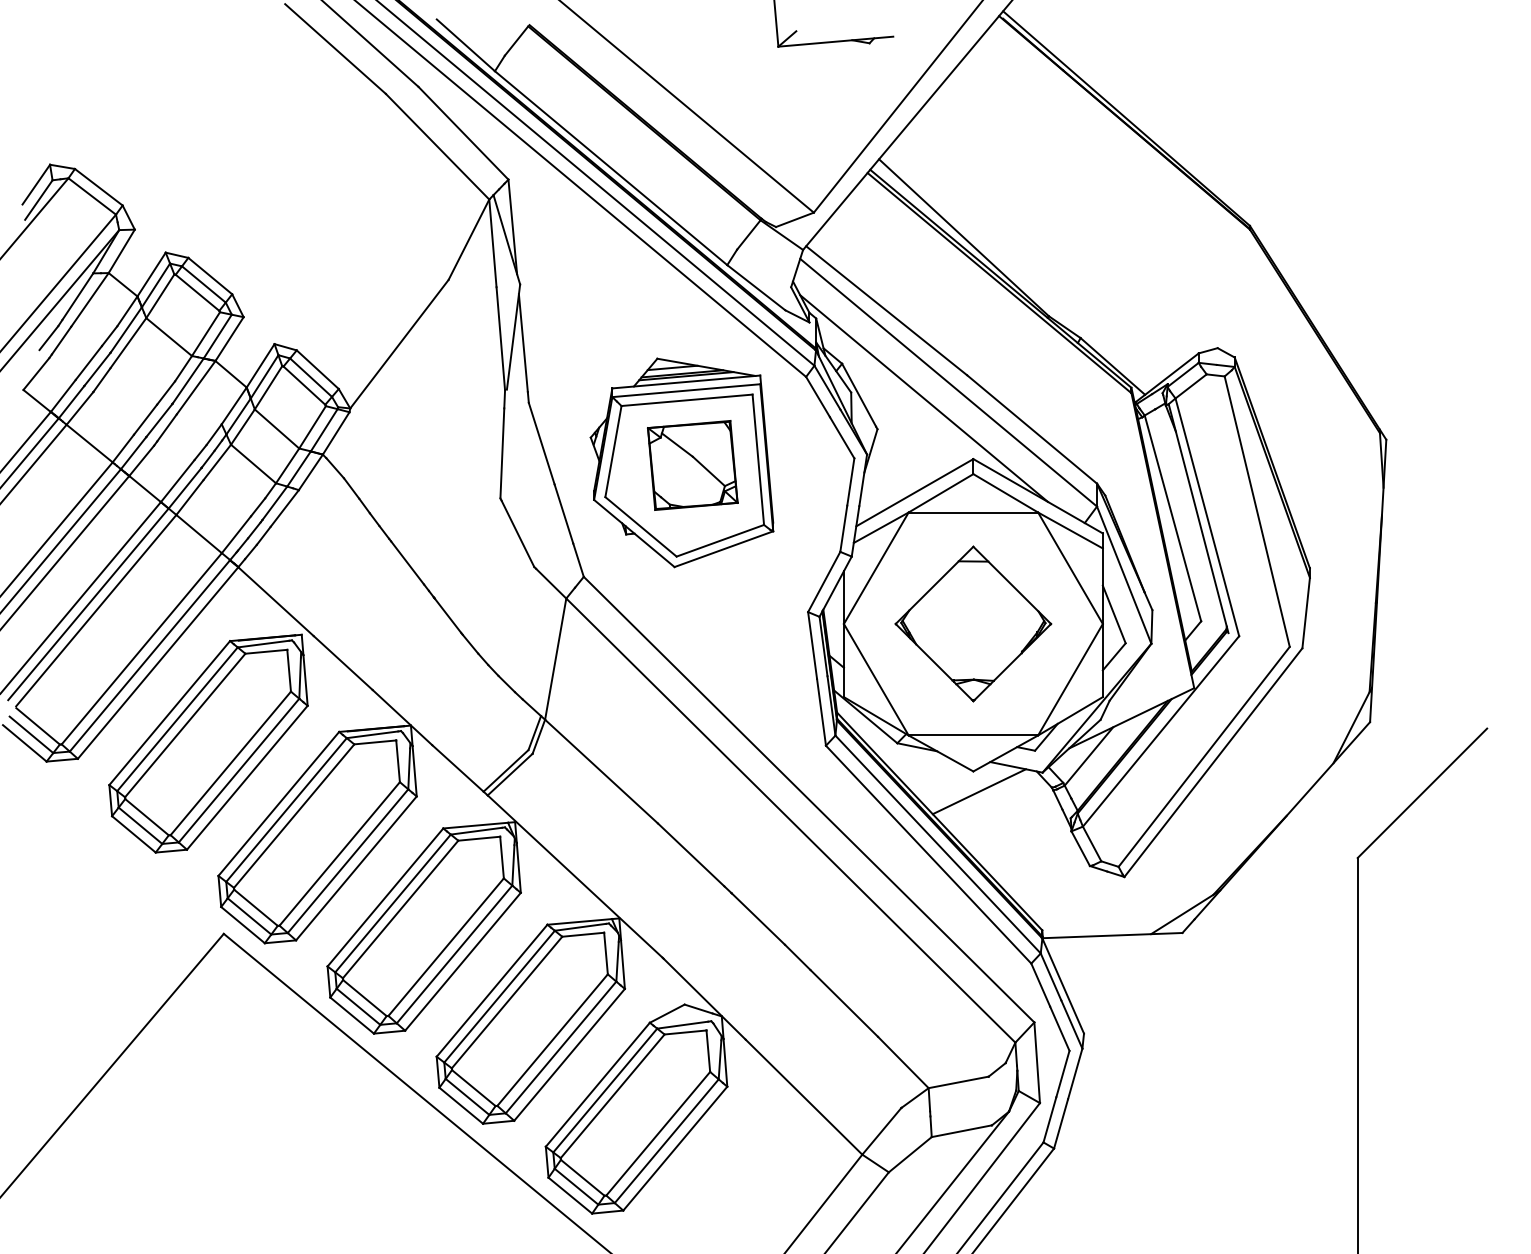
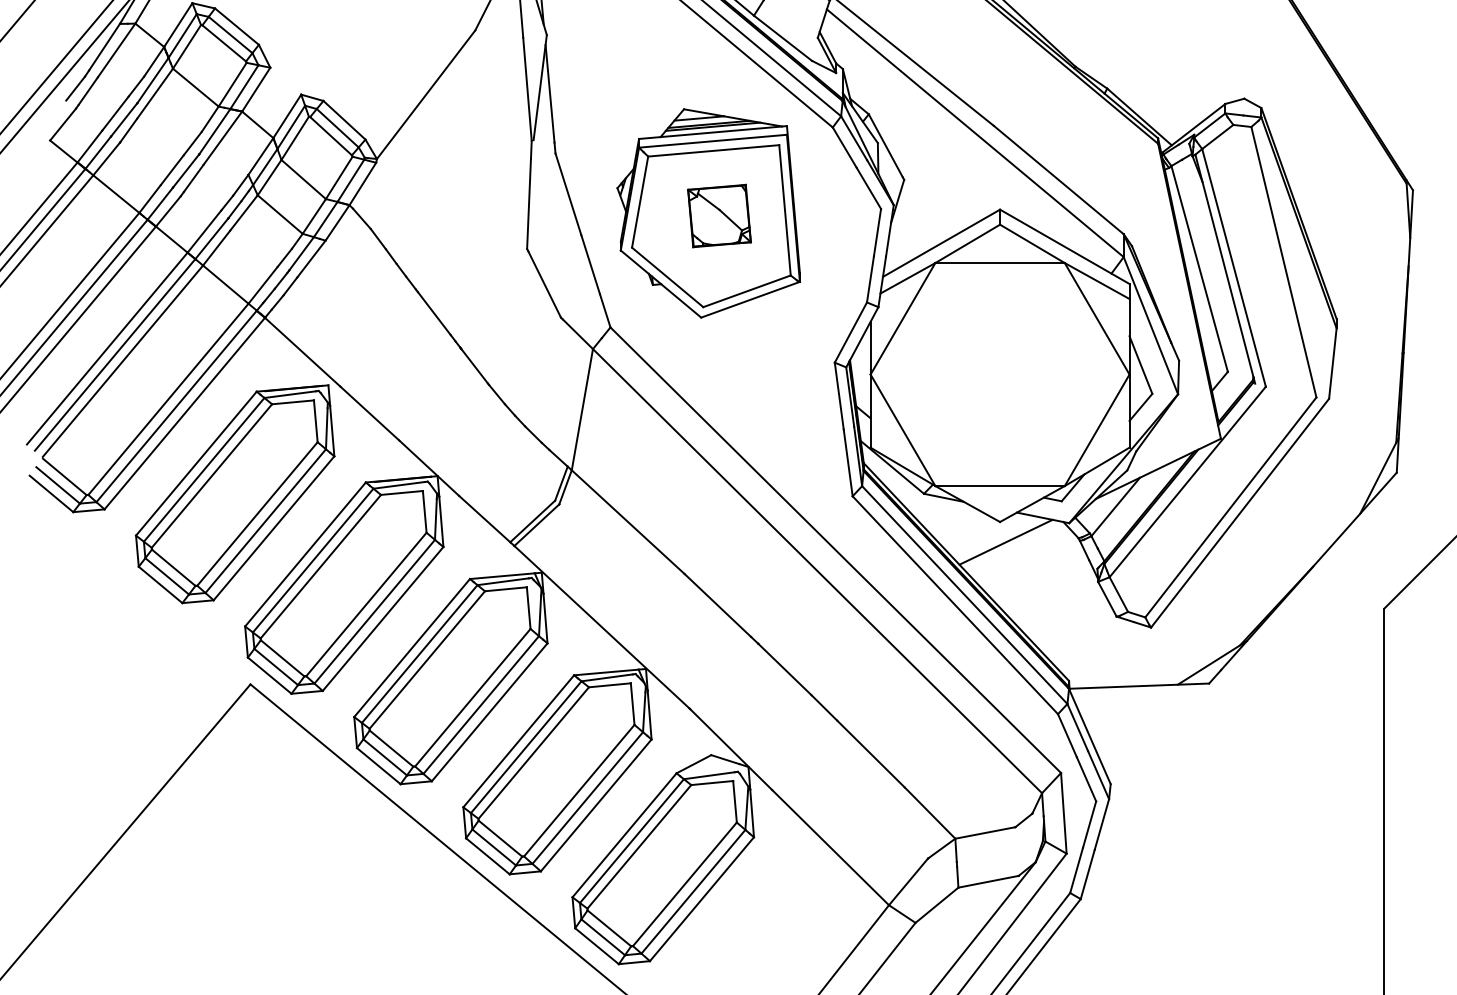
line: (923, 398) -> (950, 149), removed
part: (692, 465) -> (719, 216), size x0.7
part: (973, 623) -> (1000, 374), removed

